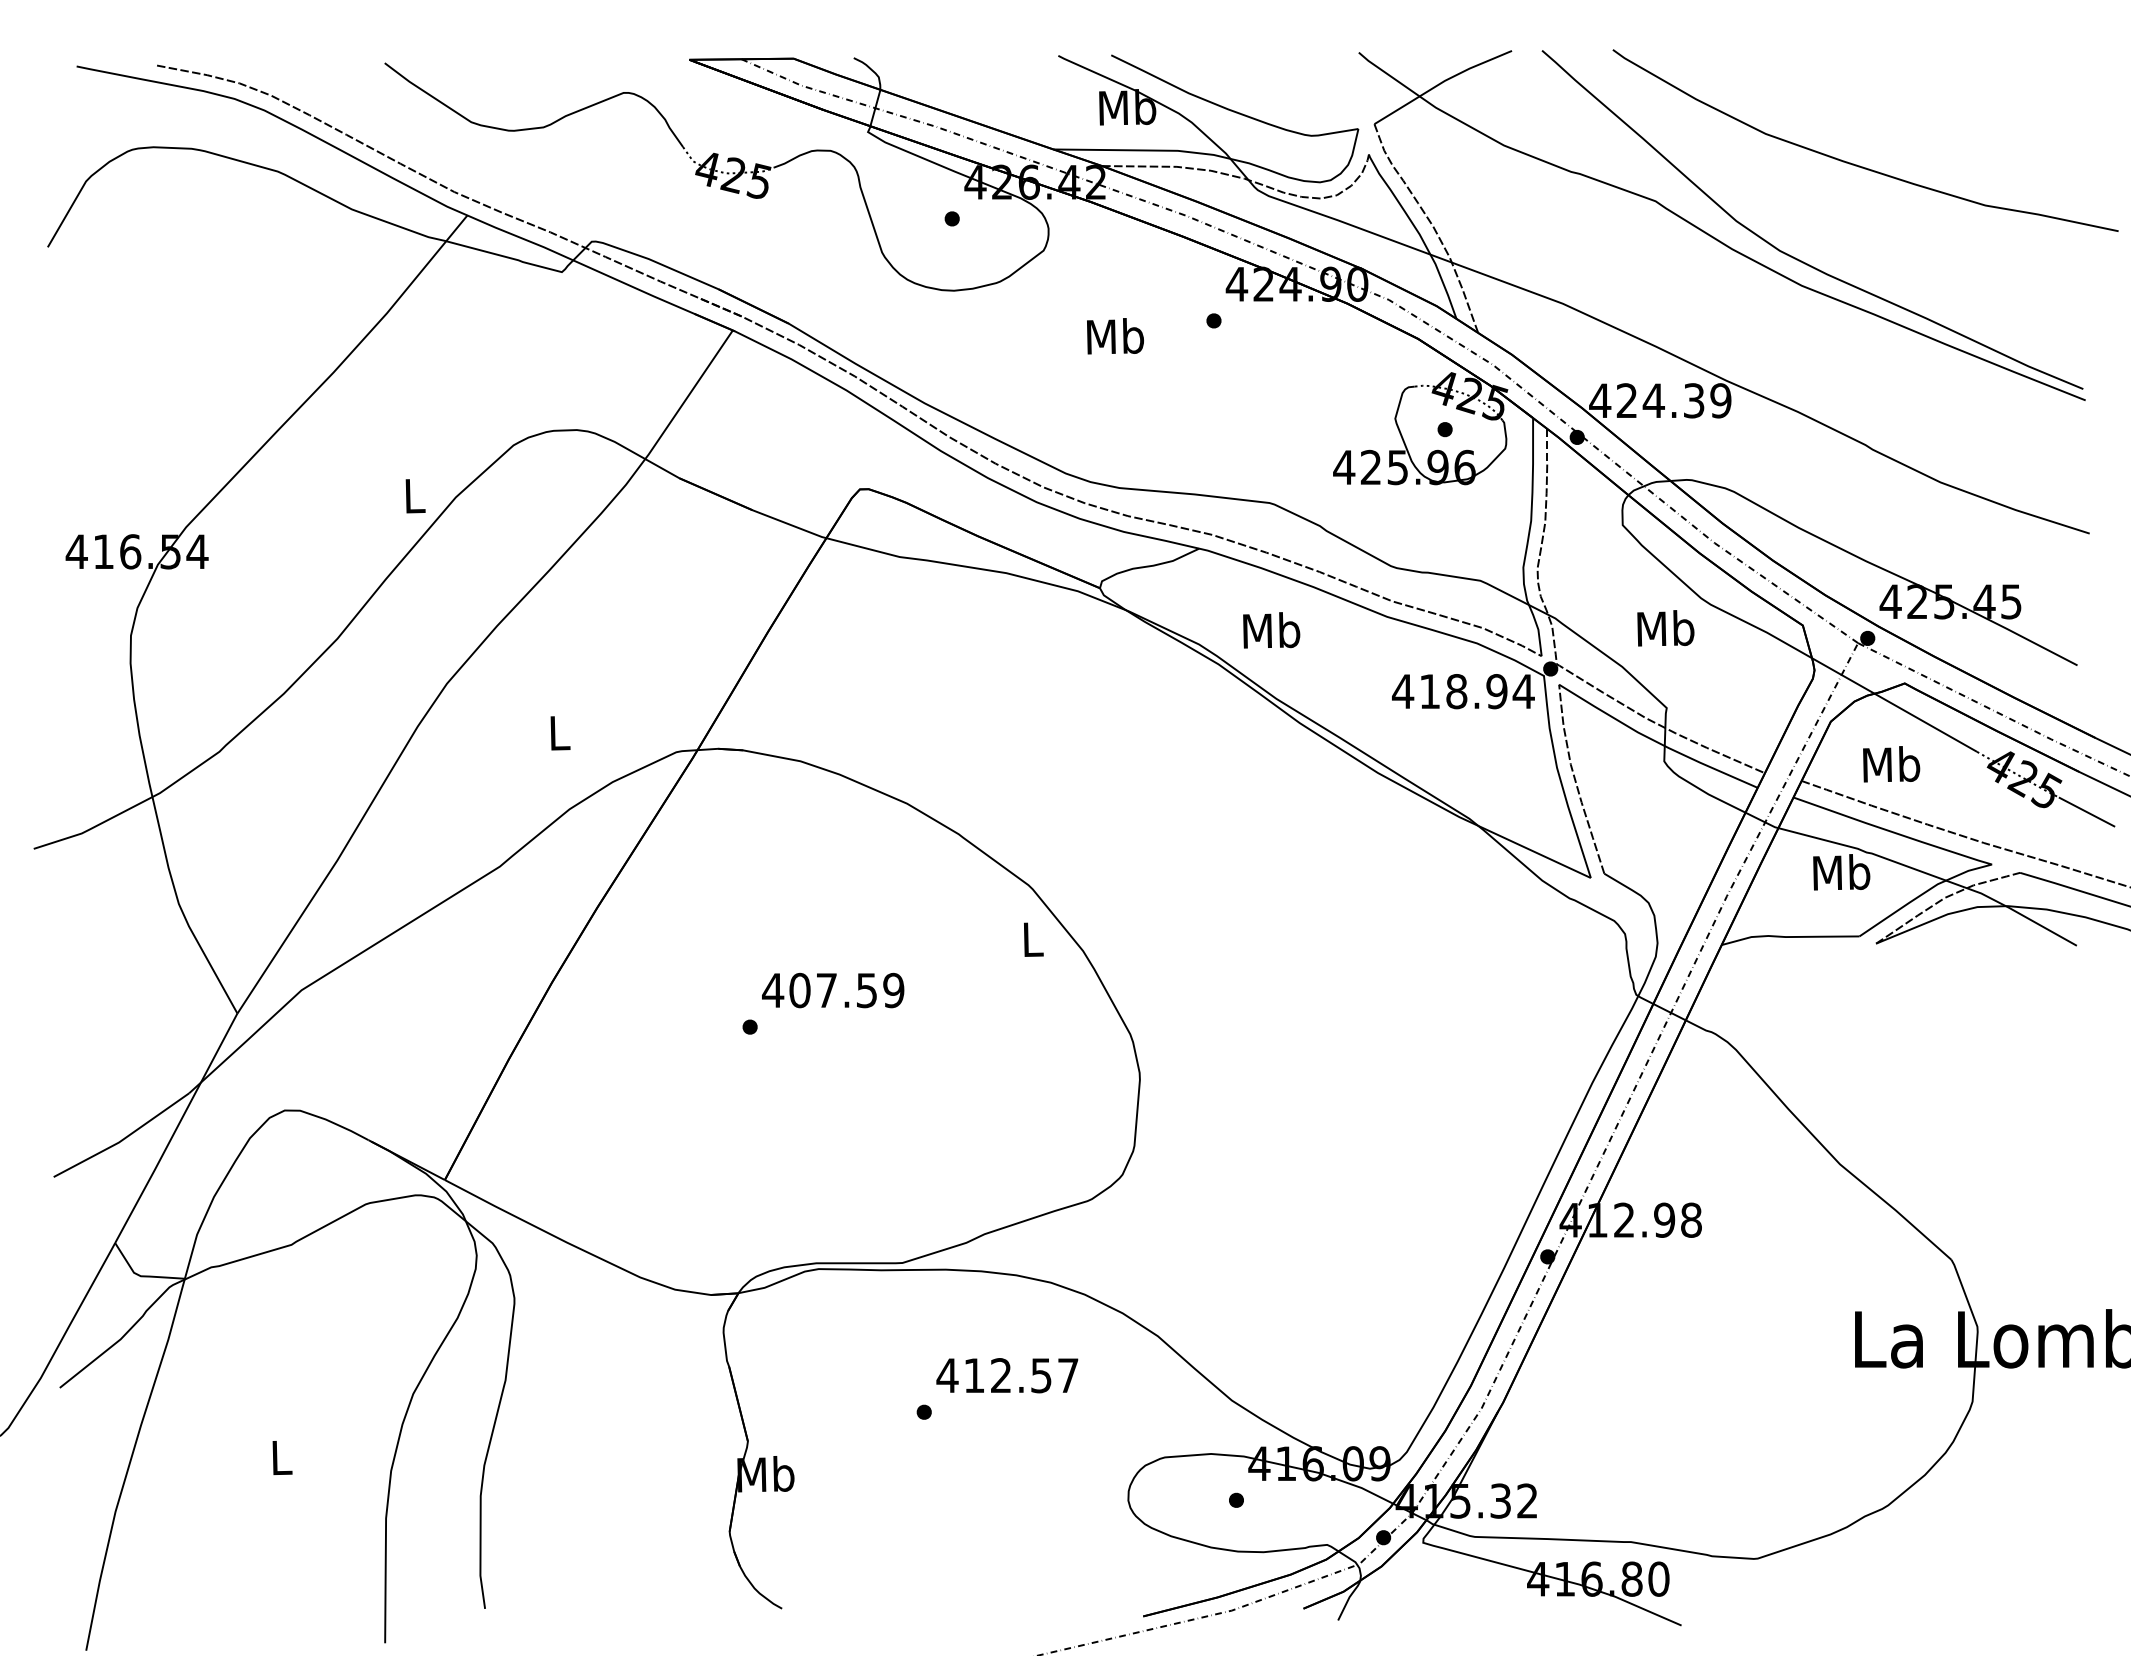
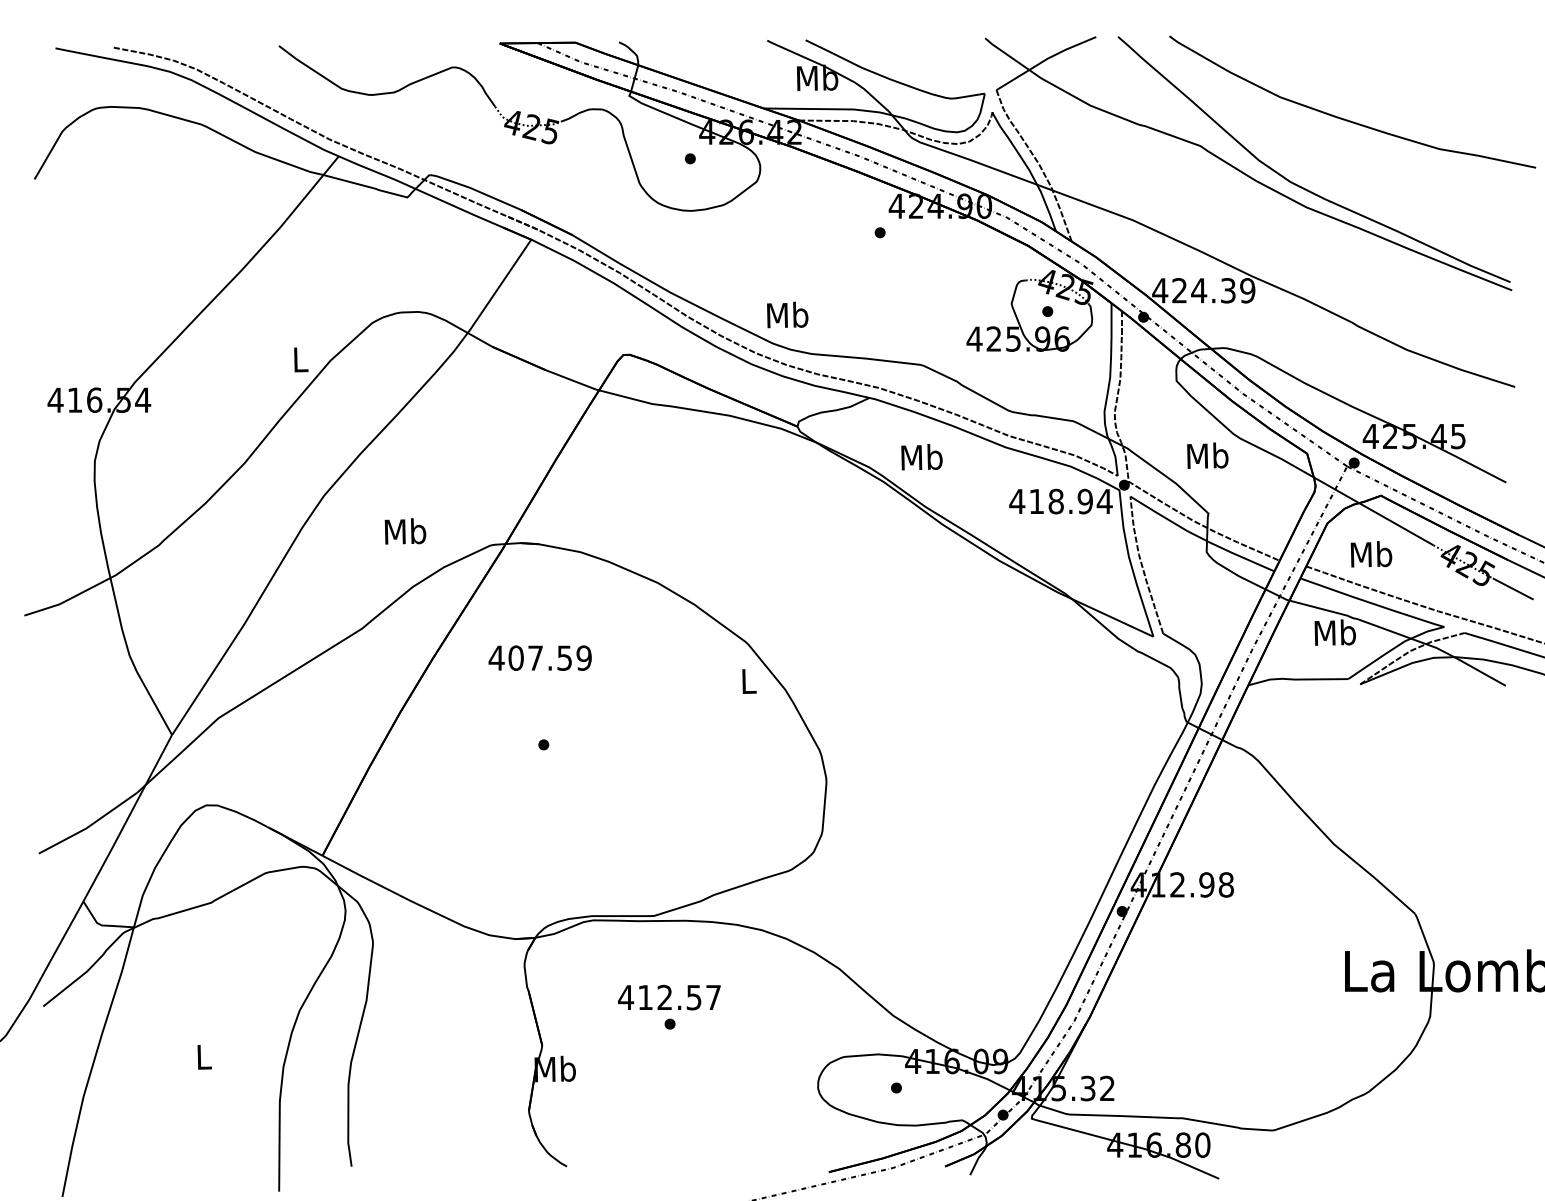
text: (1115, 336) -> (787, 315), moved
text: (558, 732) -> (404, 531), L -> Mb
text: (833, 990) -> (540, 658), moved
text: (1007, 1375) -> (669, 997), moved

